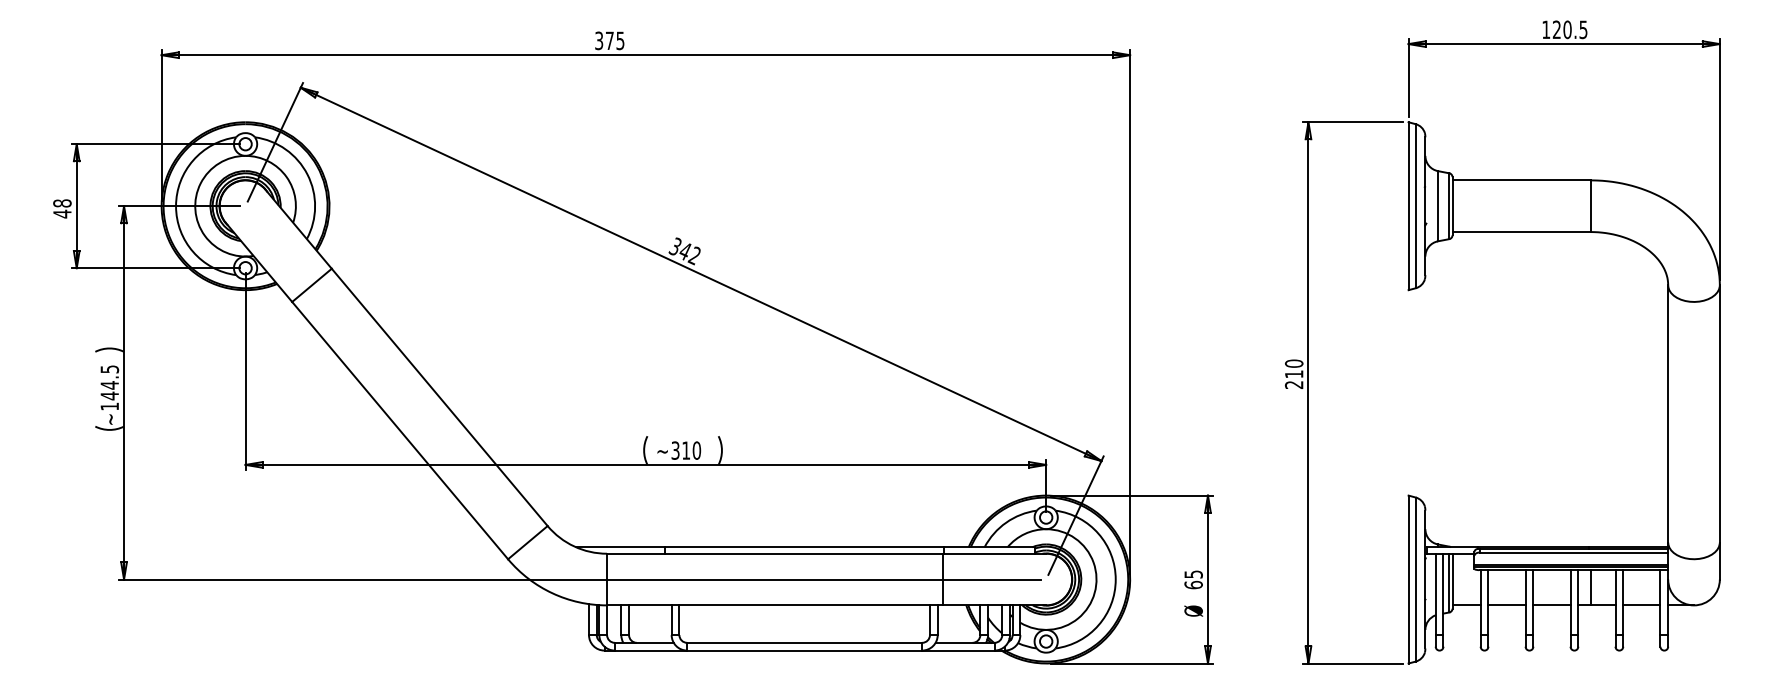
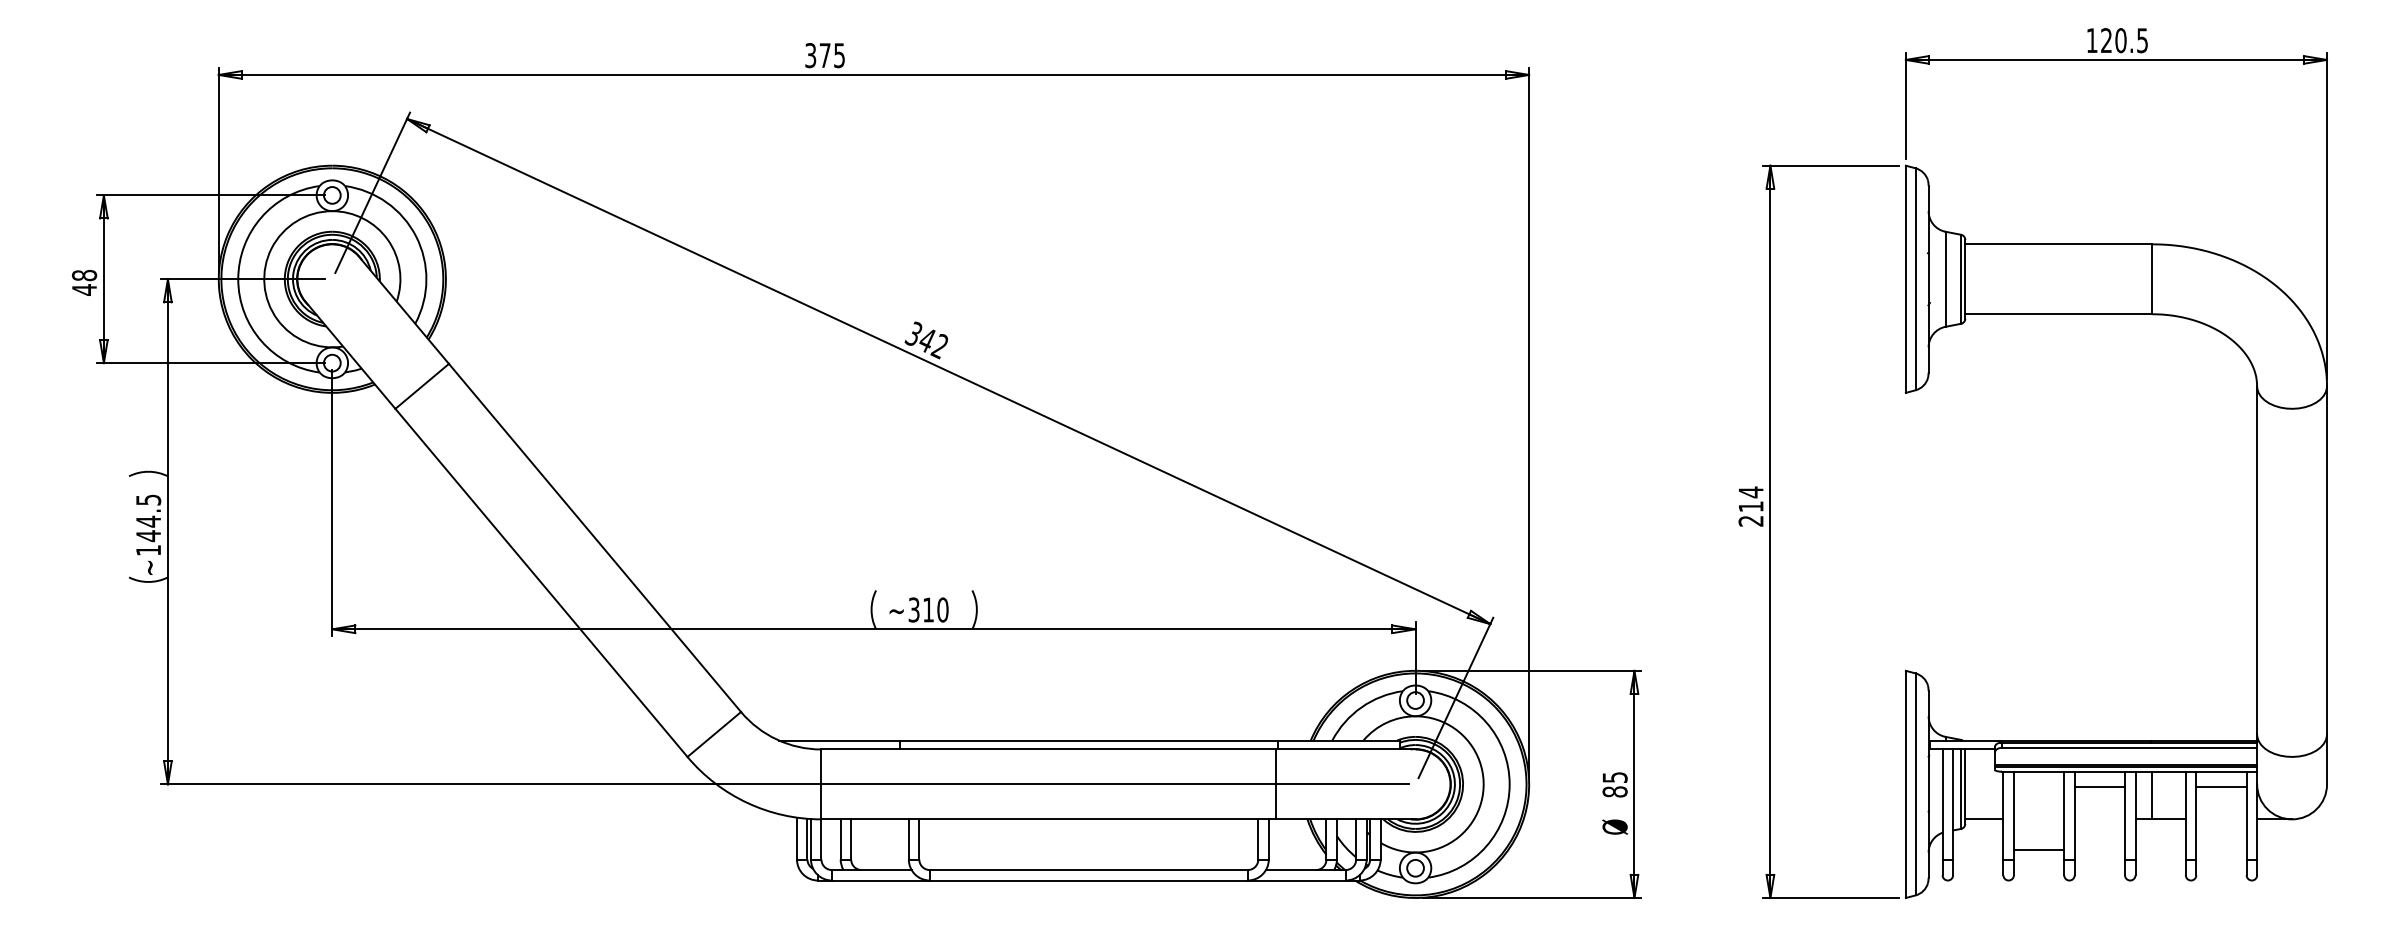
text: (1293, 363) -> (1750, 492), 210 -> 214
text: (1193, 584) -> (1614, 791), 65 -> 85
line: (1506, 605) -> (2038, 850), moved
line: (1551, 605) -> (2099, 787), moved
line: (1641, 605) -> (2221, 787), moved

